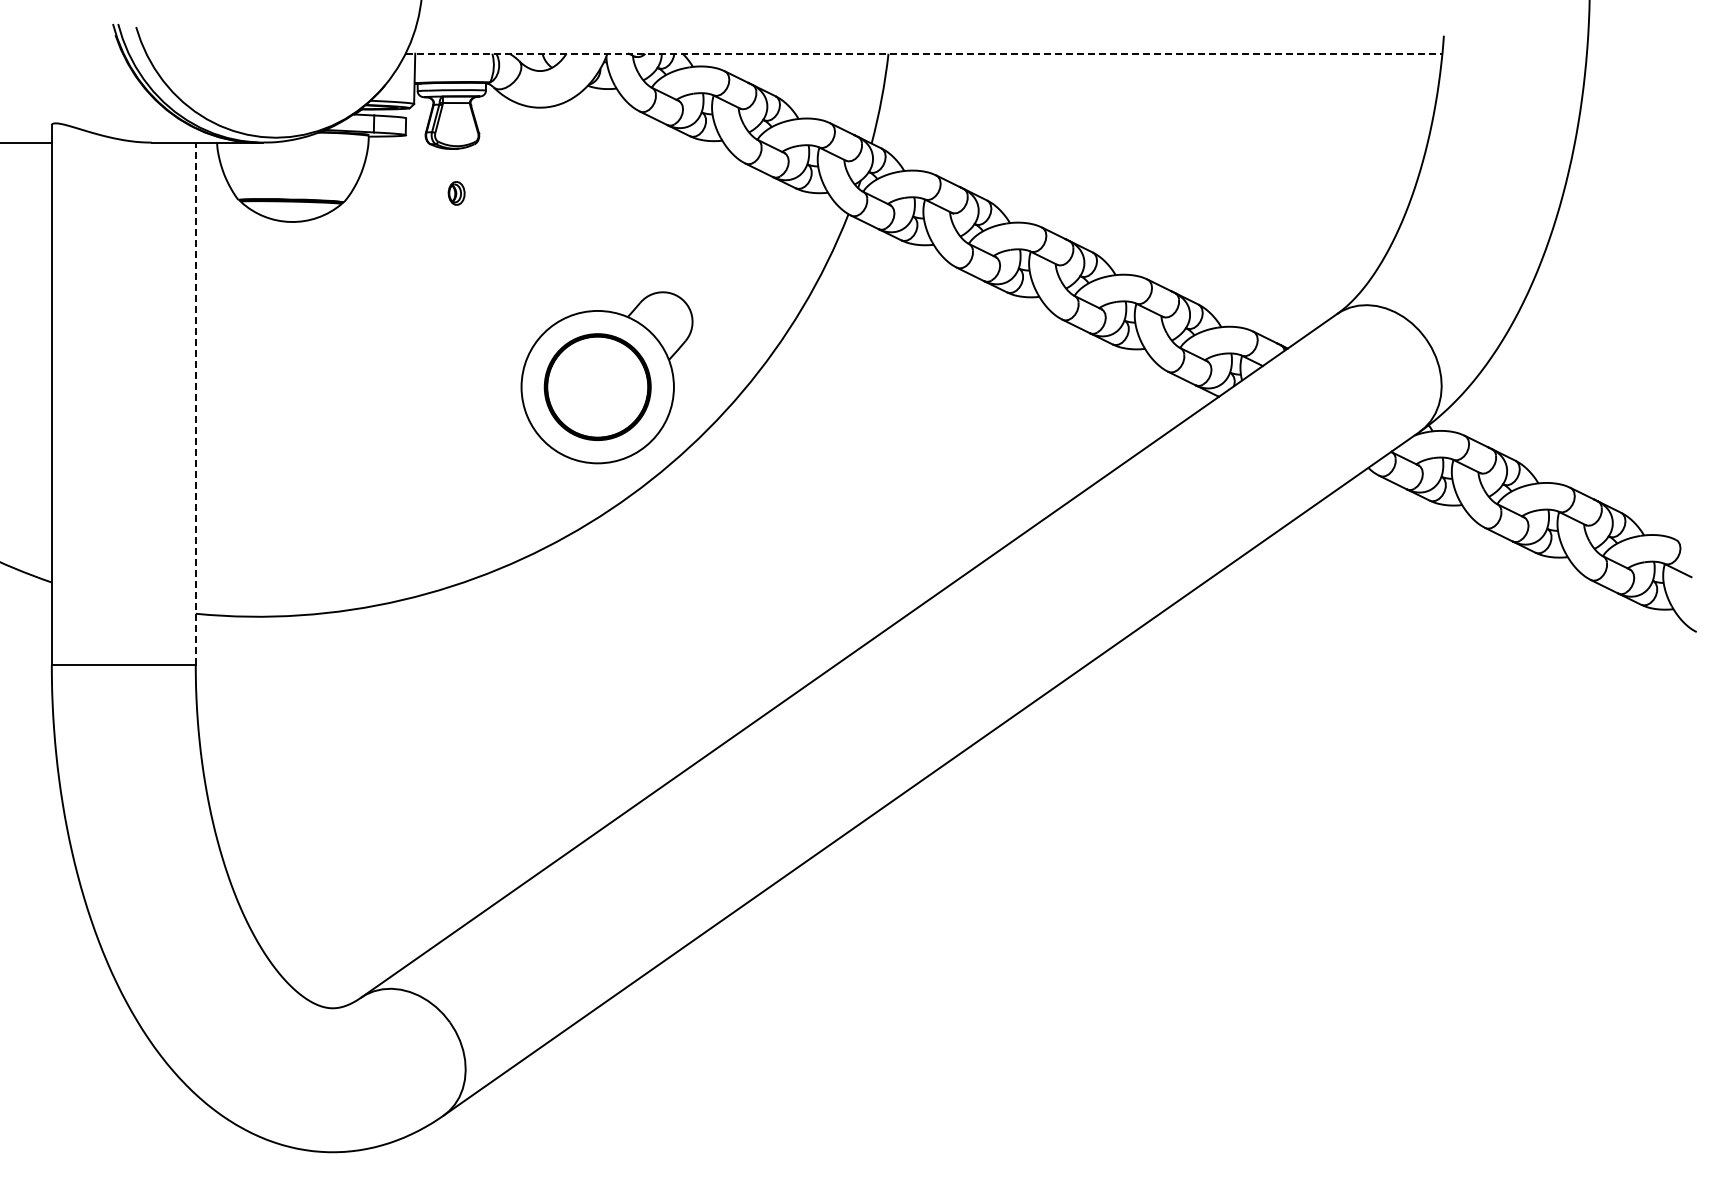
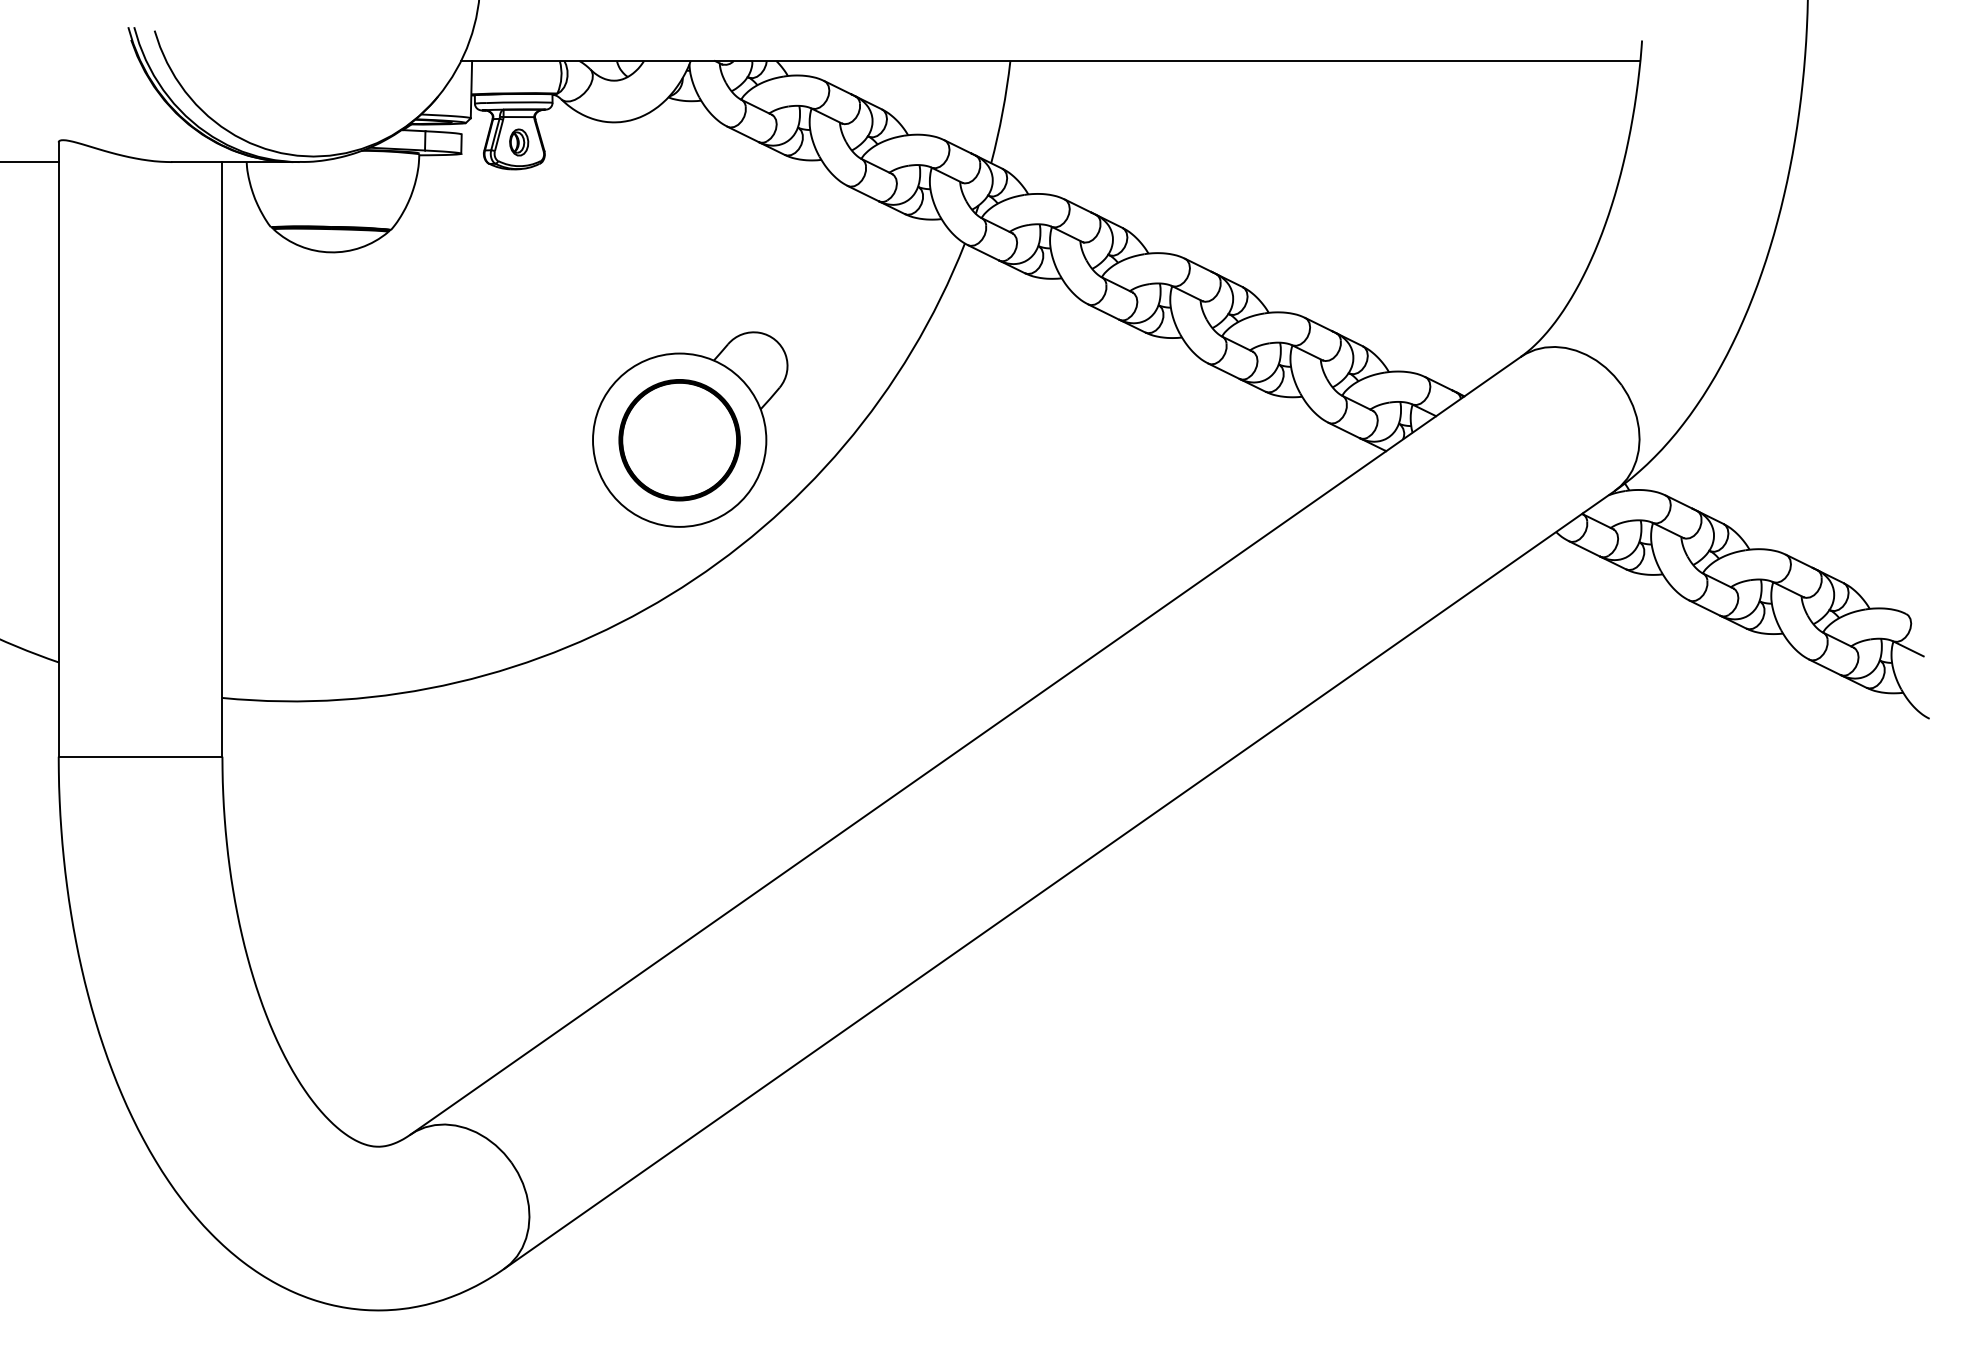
line: (924, 53) -> (1051, 60), dashed -> solid
part: (456, 193) -> (519, 142), moved
line: (195, 403) -> (222, 458), dashed -> solid

